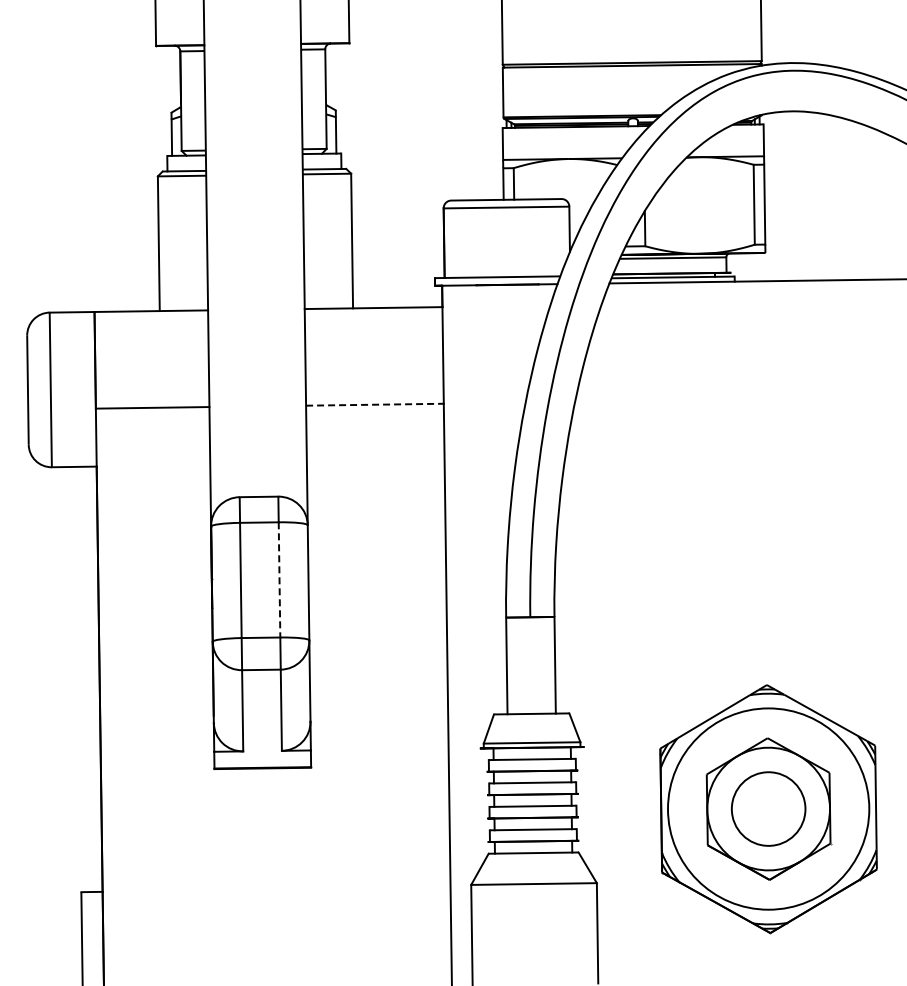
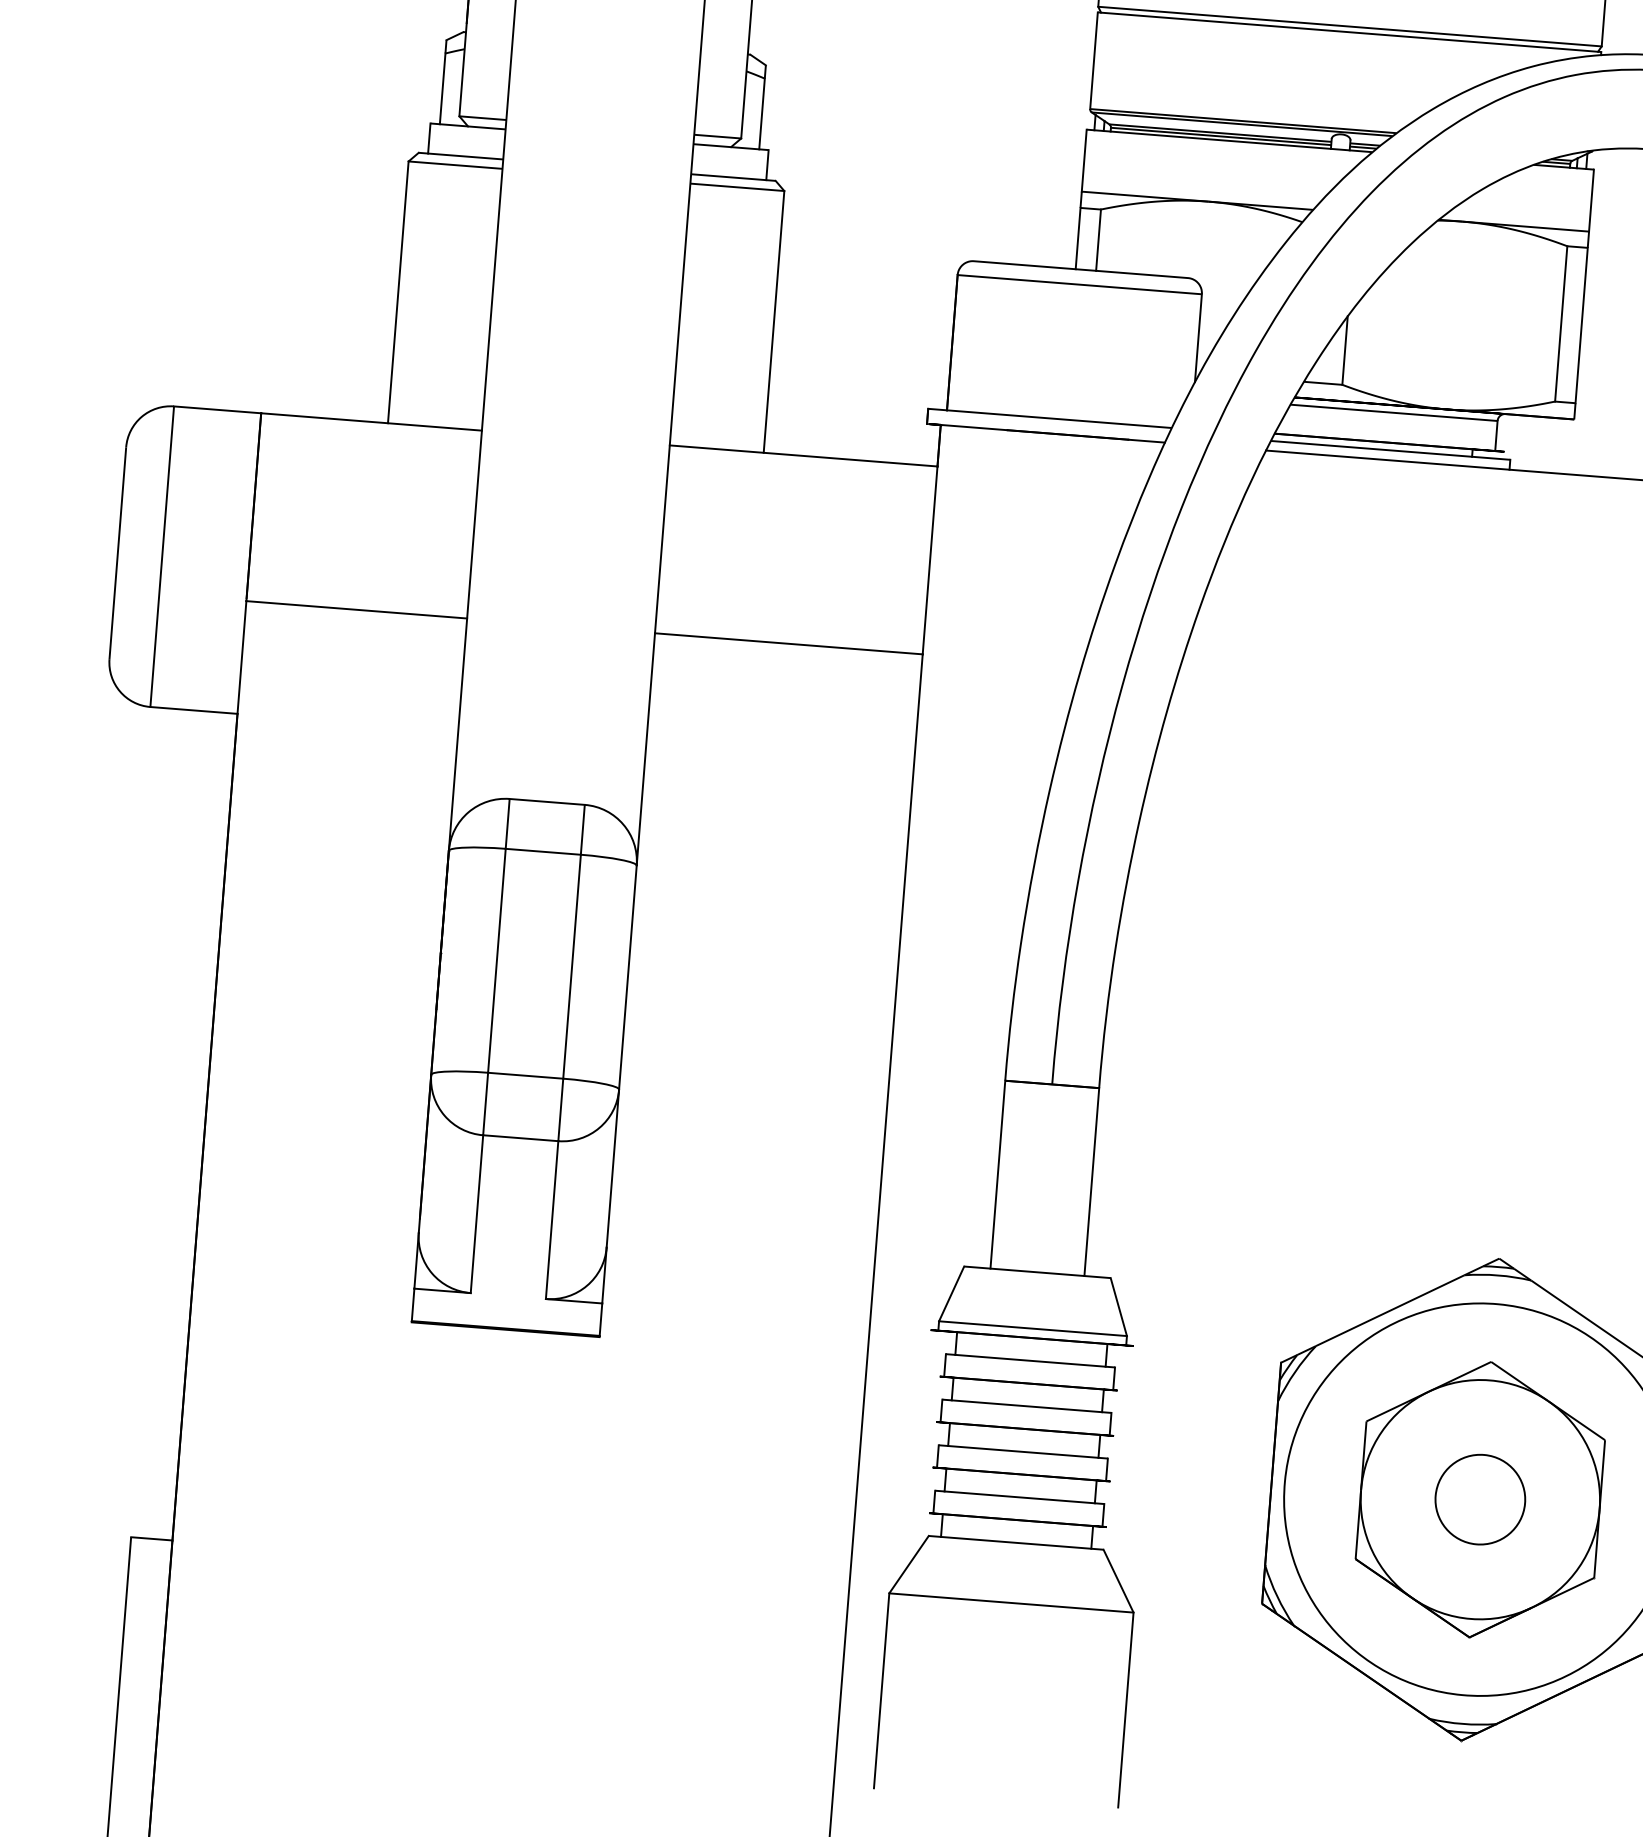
line: (374, 404) -> (788, 643), dashed -> solid
line: (279, 579) -> (572, 965), dashed -> solid
circle: (768, 809) -> (1479, 1500), size x0.62

